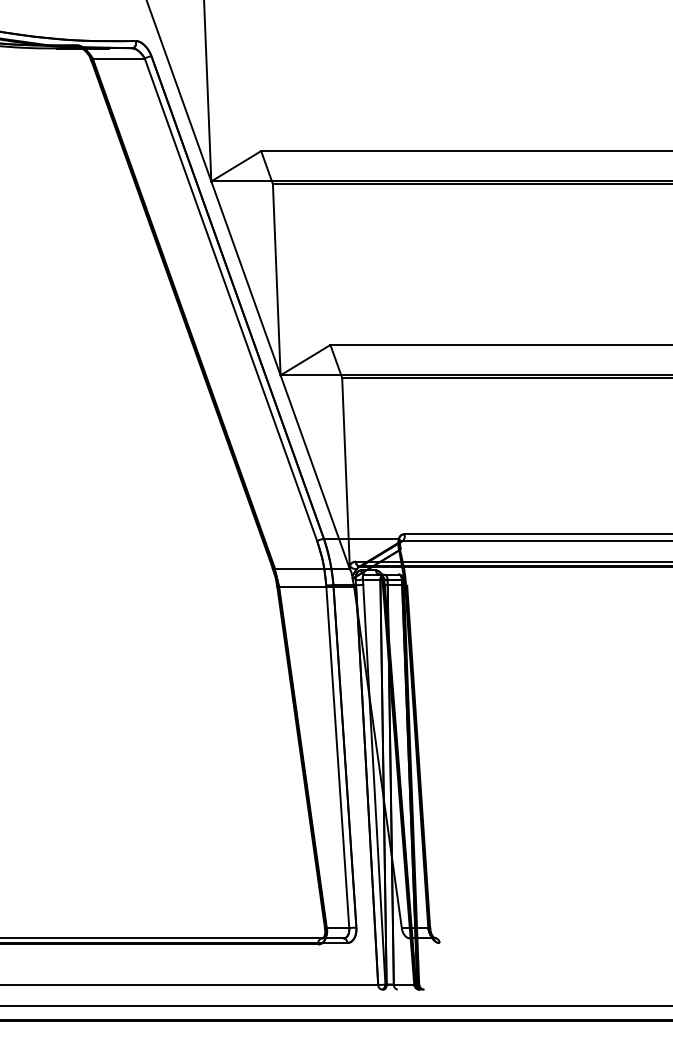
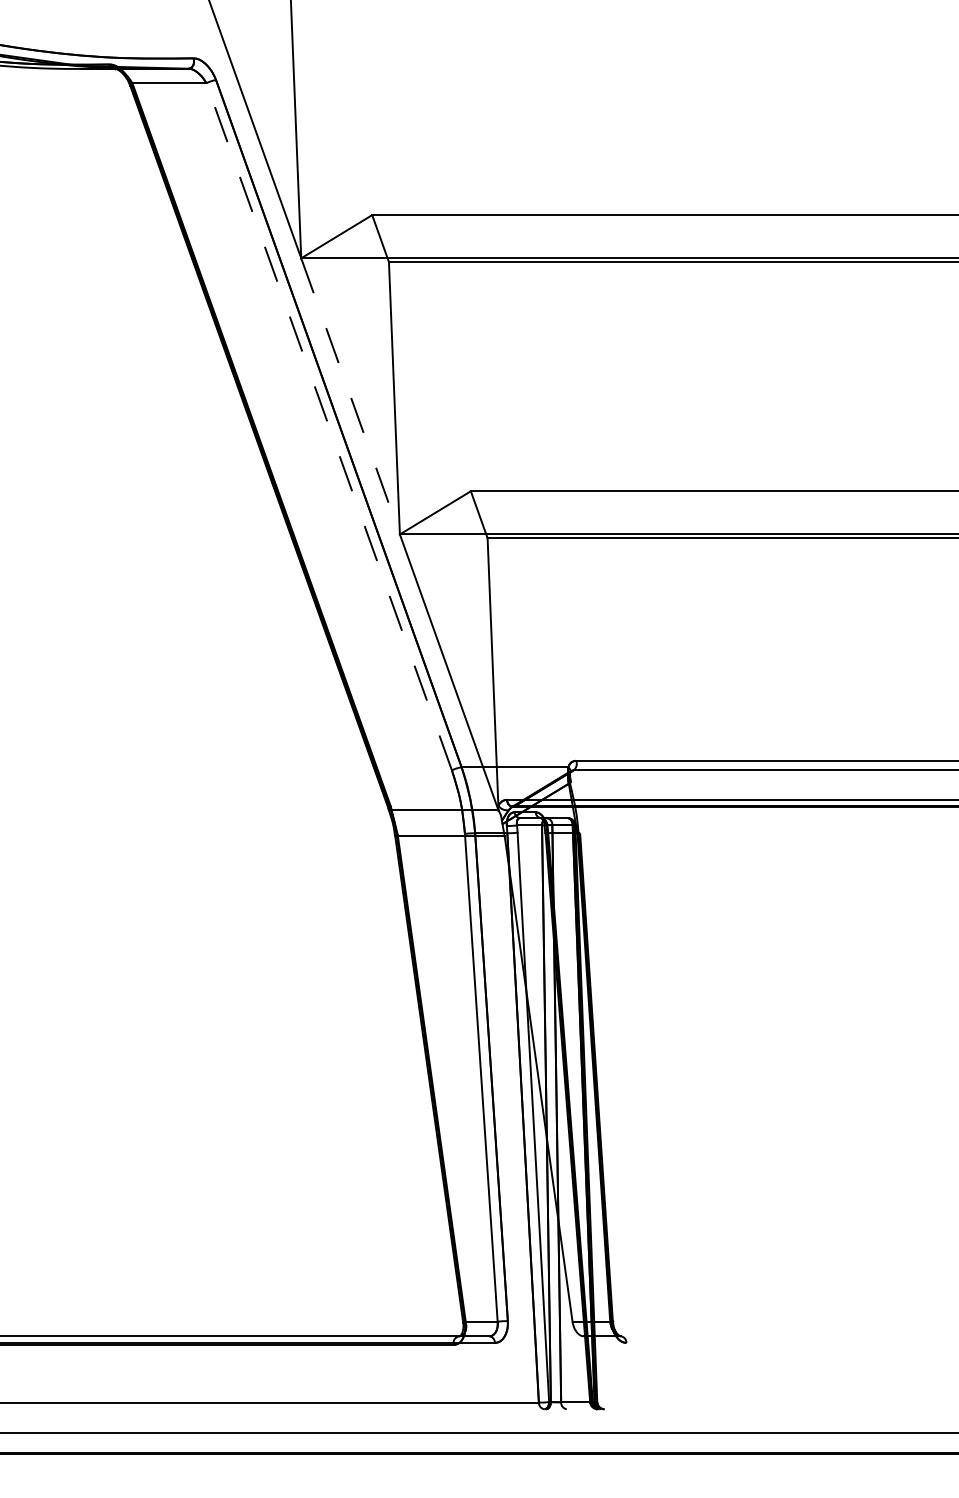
line: (245, 278) -> (350, 396), solid -> dashed
line: (231, 299) -> (329, 426), solid -> dashed

